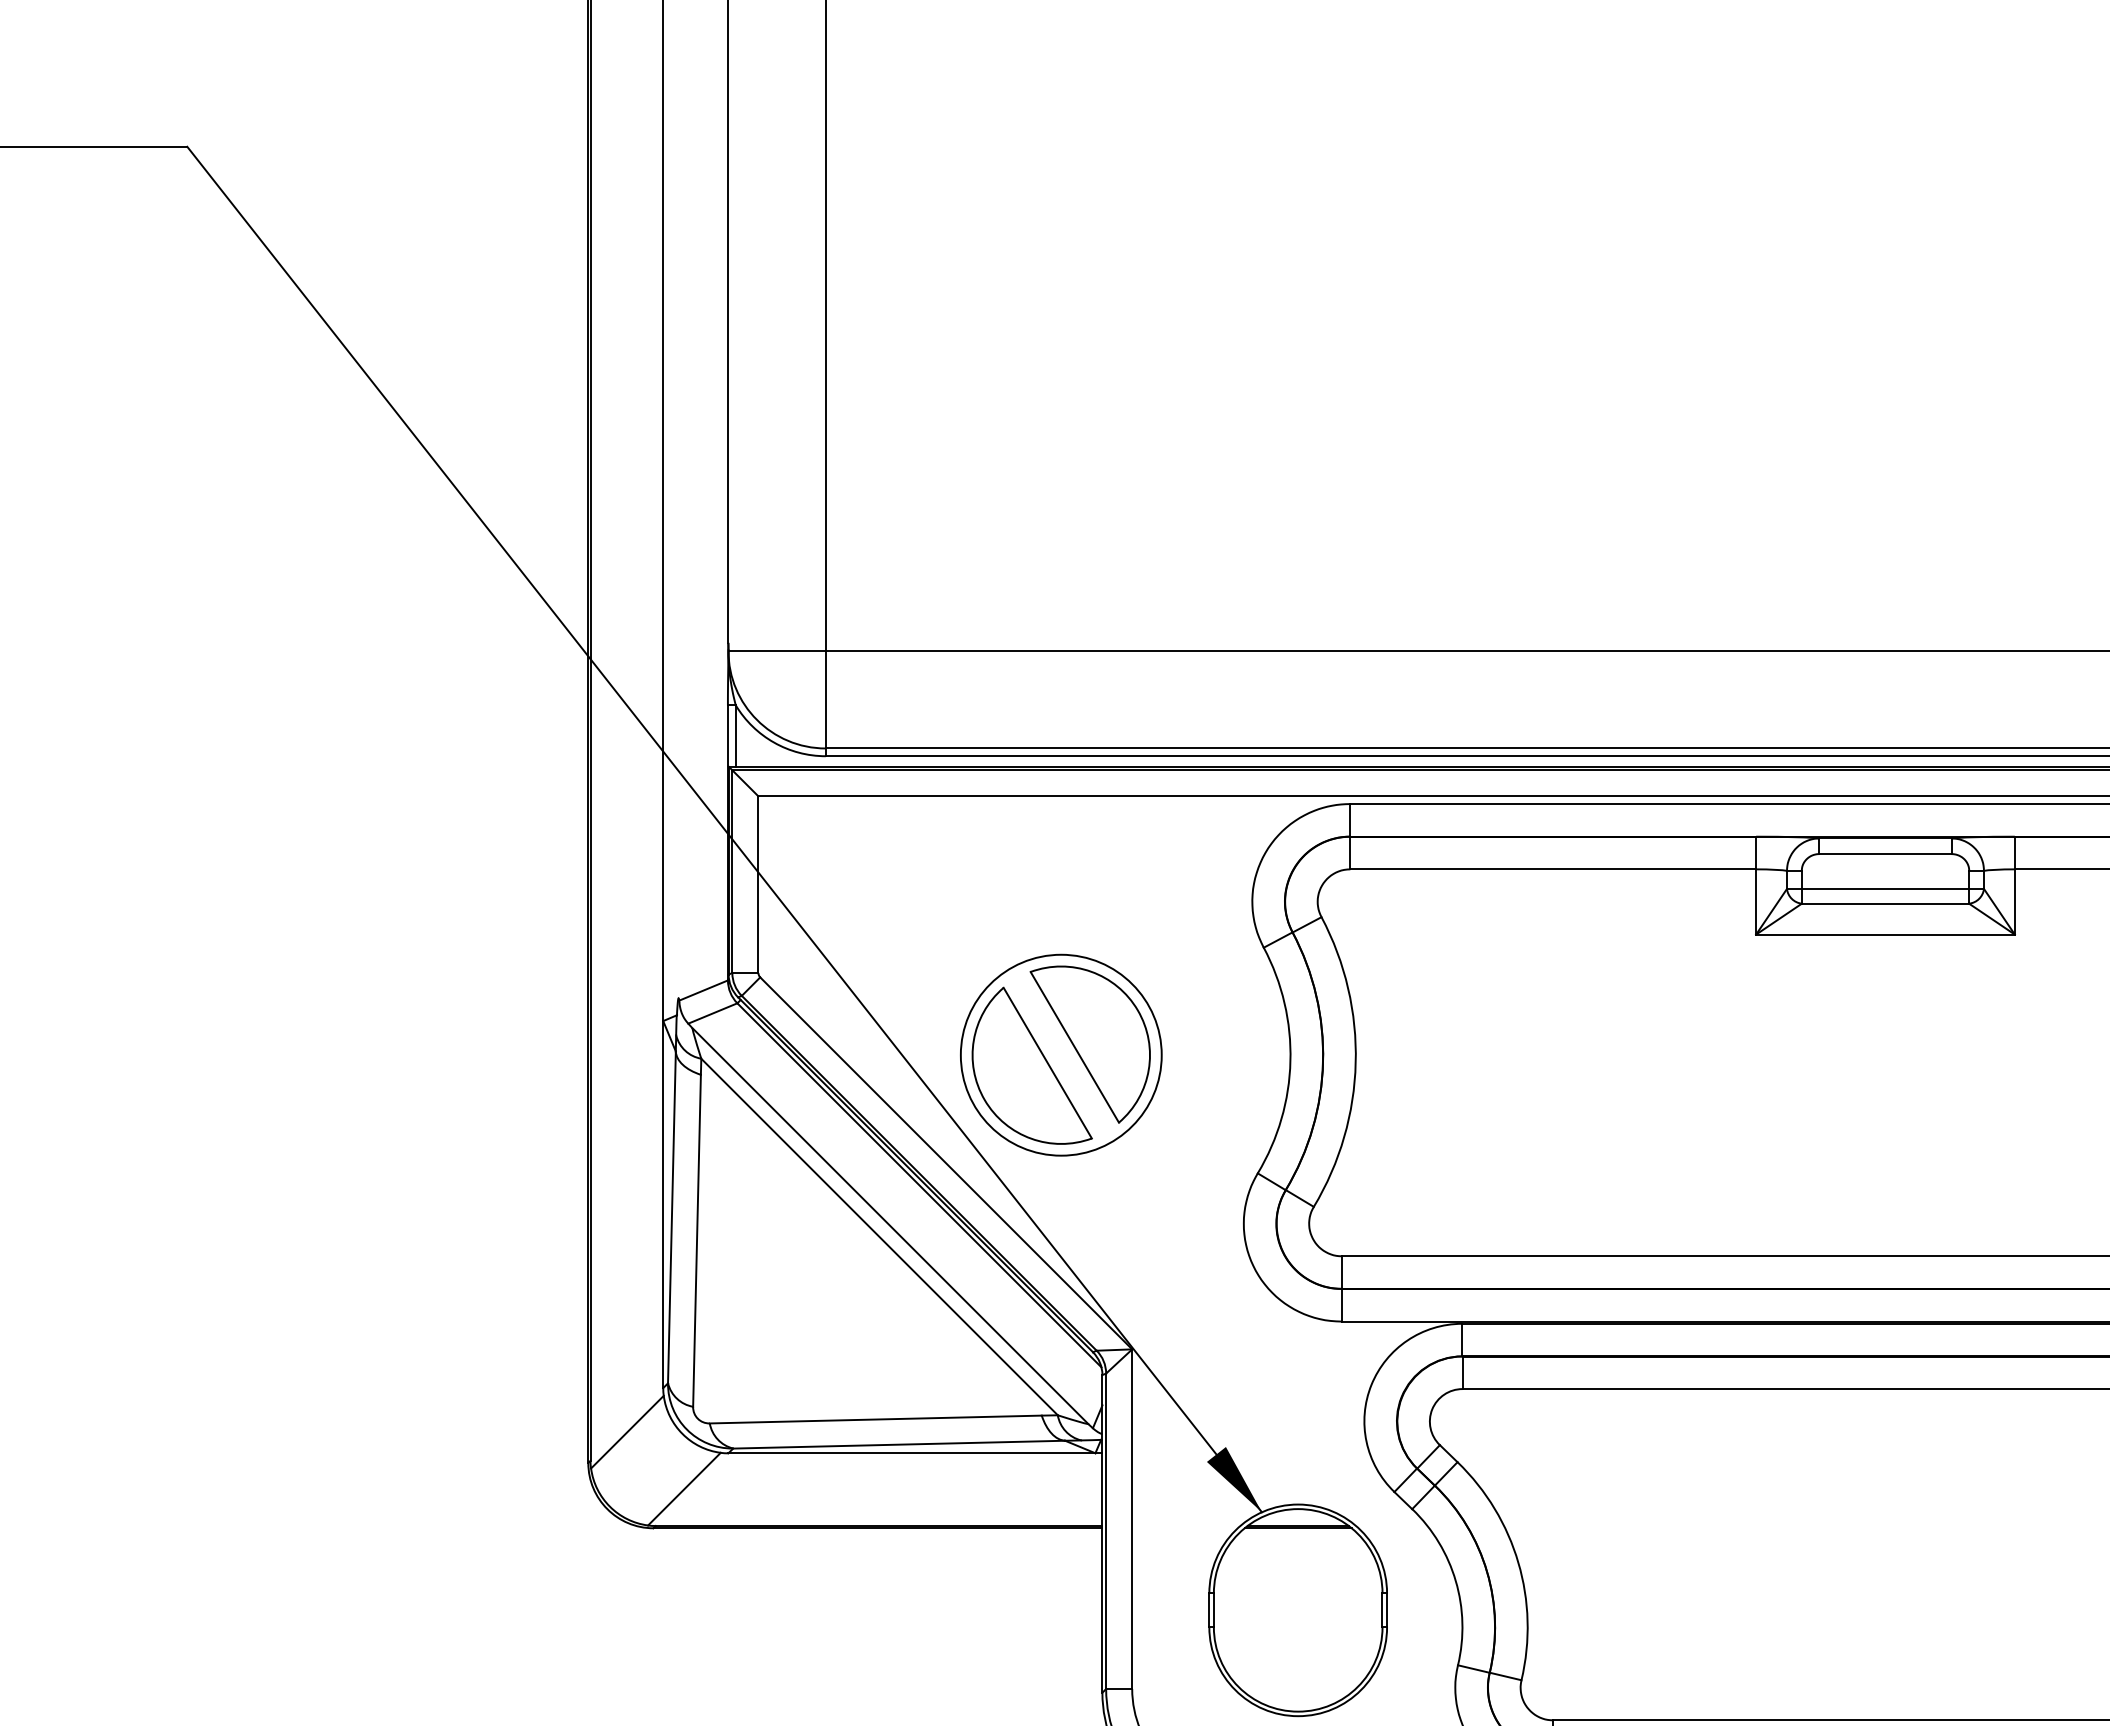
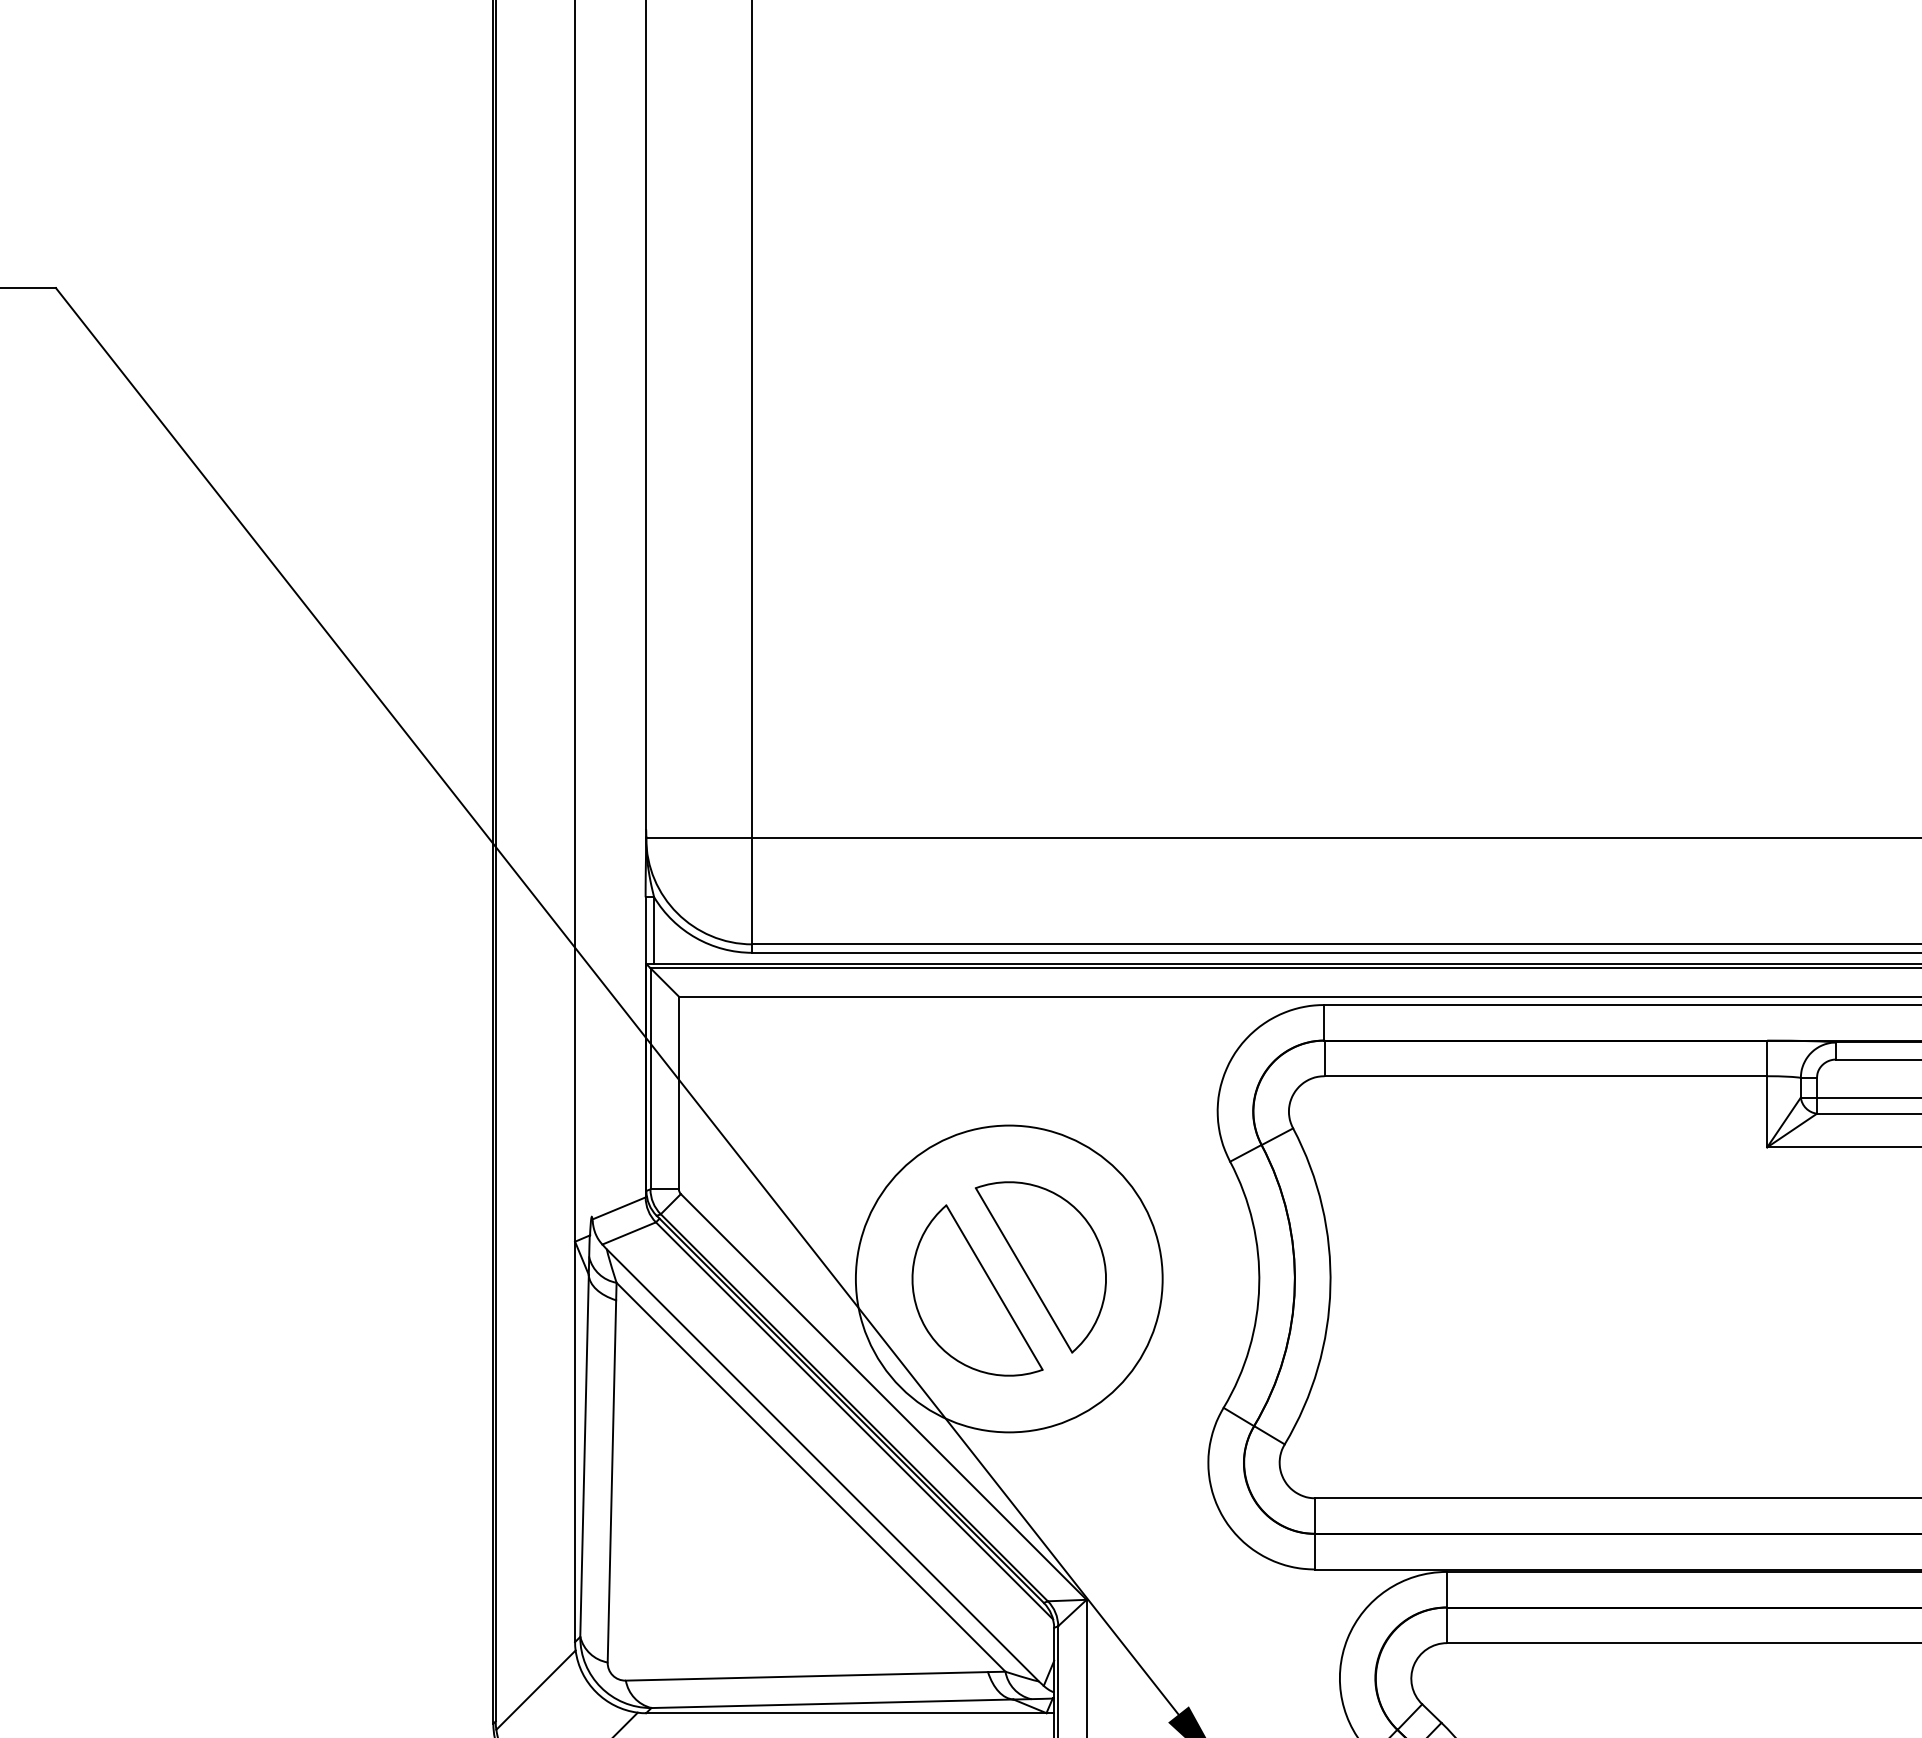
circle: (1060, 1054) -> (1008, 1278), size x1.4

